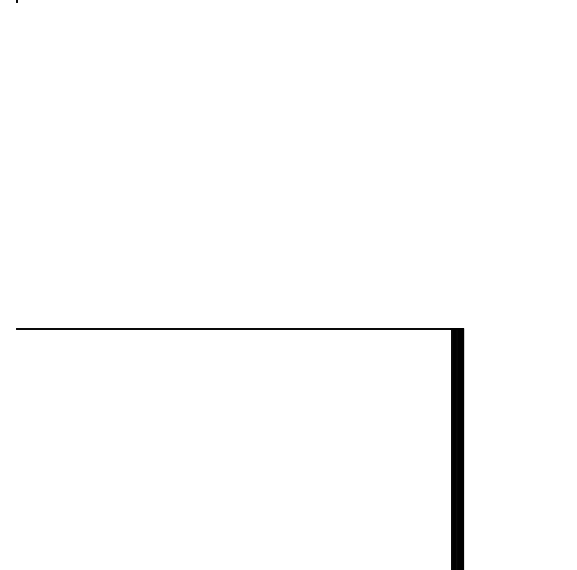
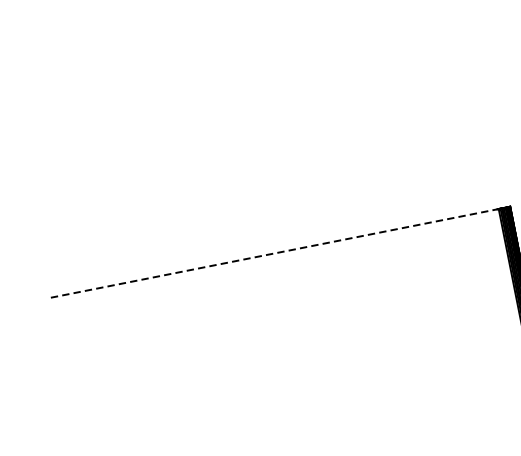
line: (234, 329) -> (274, 253), solid -> dashed

